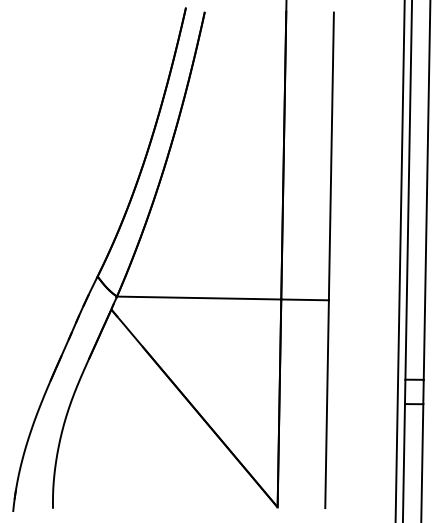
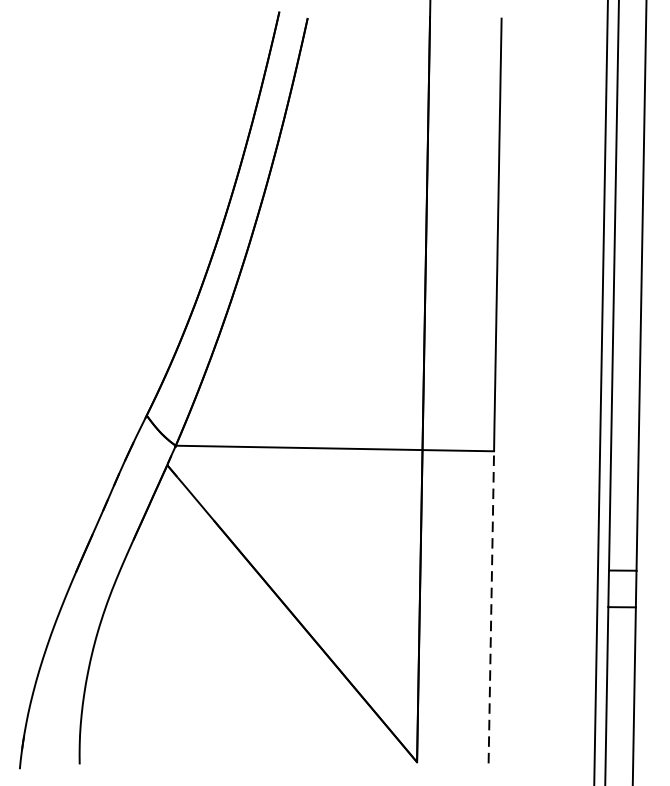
line: (327, 404) -> (491, 607), solid -> dashed

